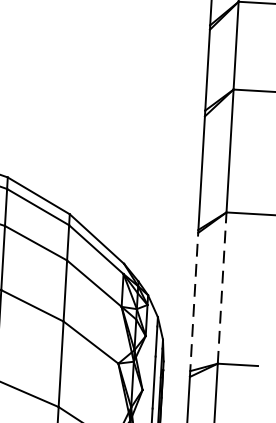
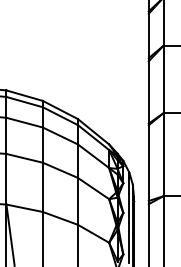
line: (222, 287) -> (163, 154), dashed -> solid
line: (193, 302) -> (148, 163), dashed -> solid

